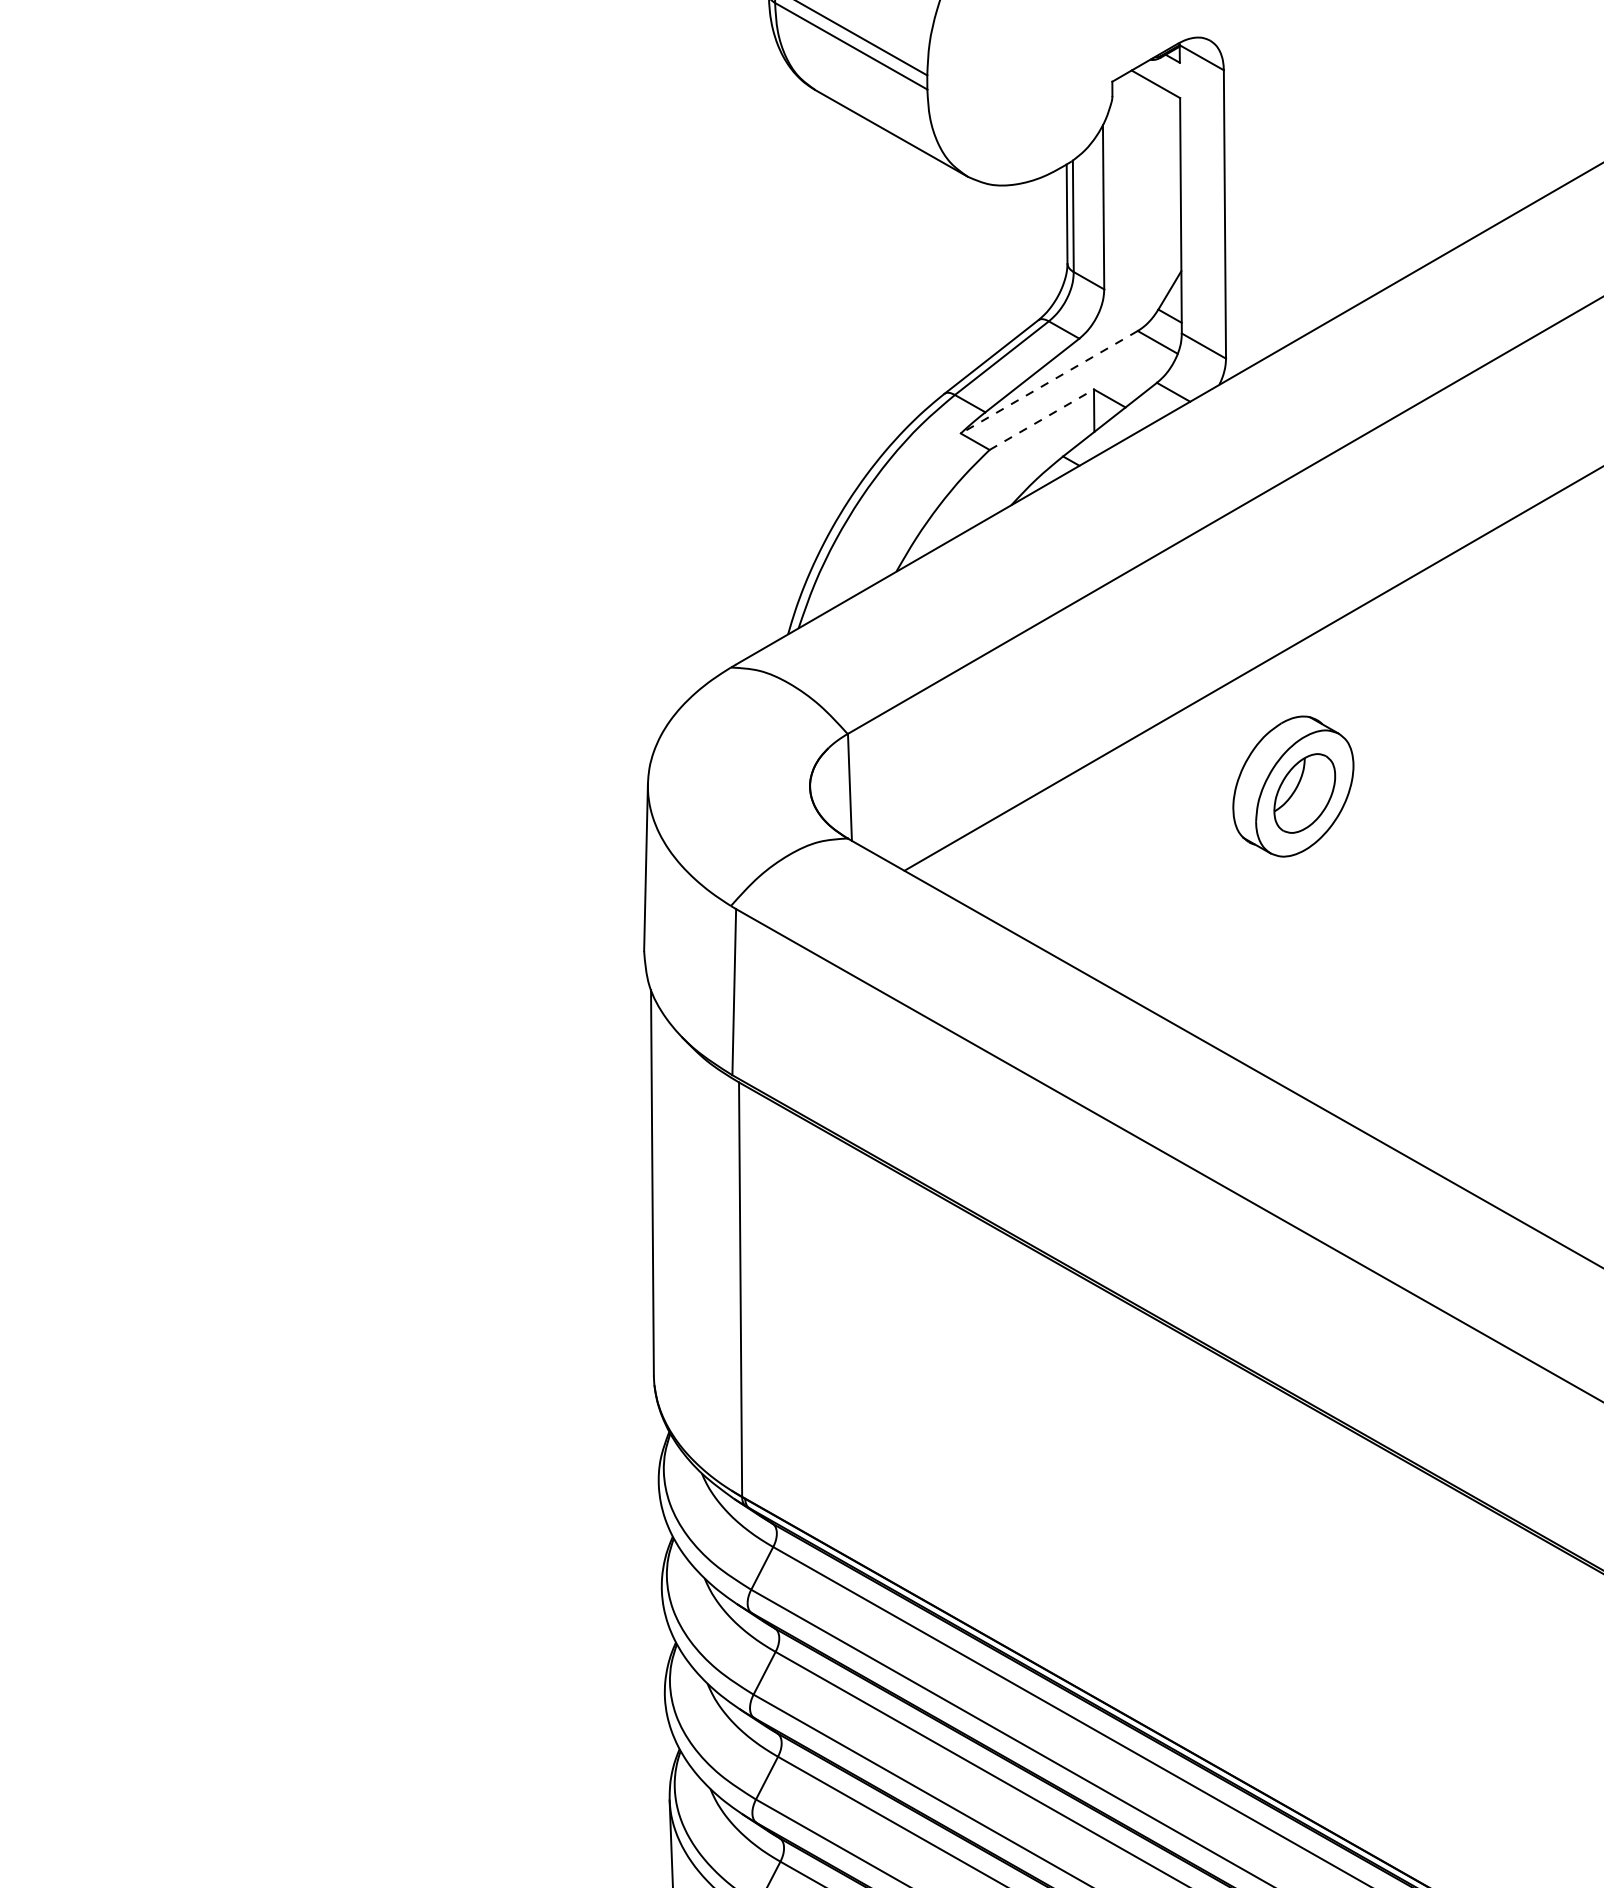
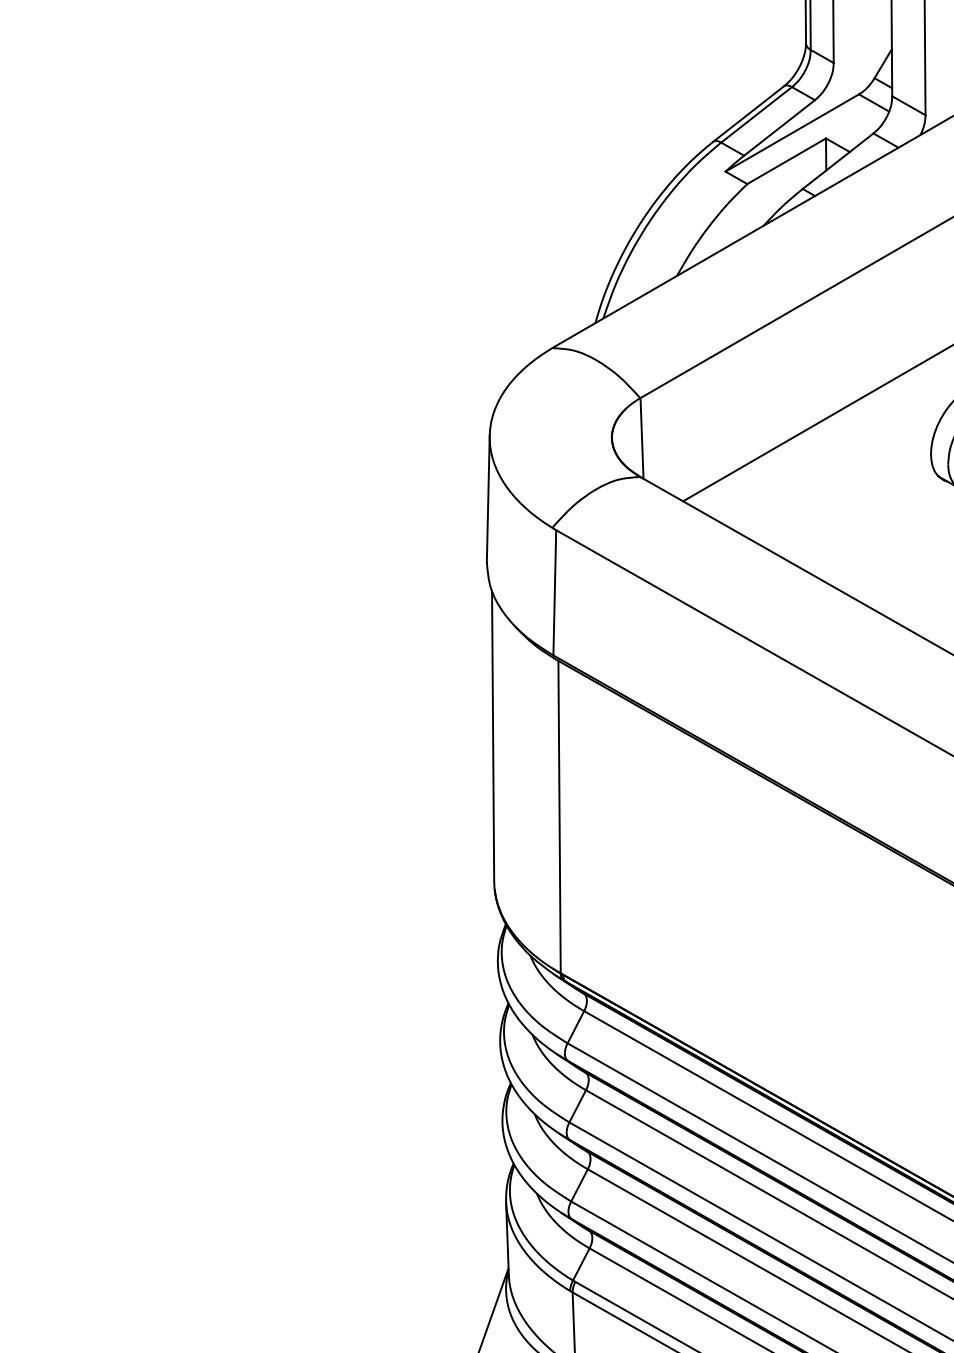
line: (1048, 382) -> (791, 133), dashed -> solid
line: (1042, 419) -> (787, 161), dashed -> solid

